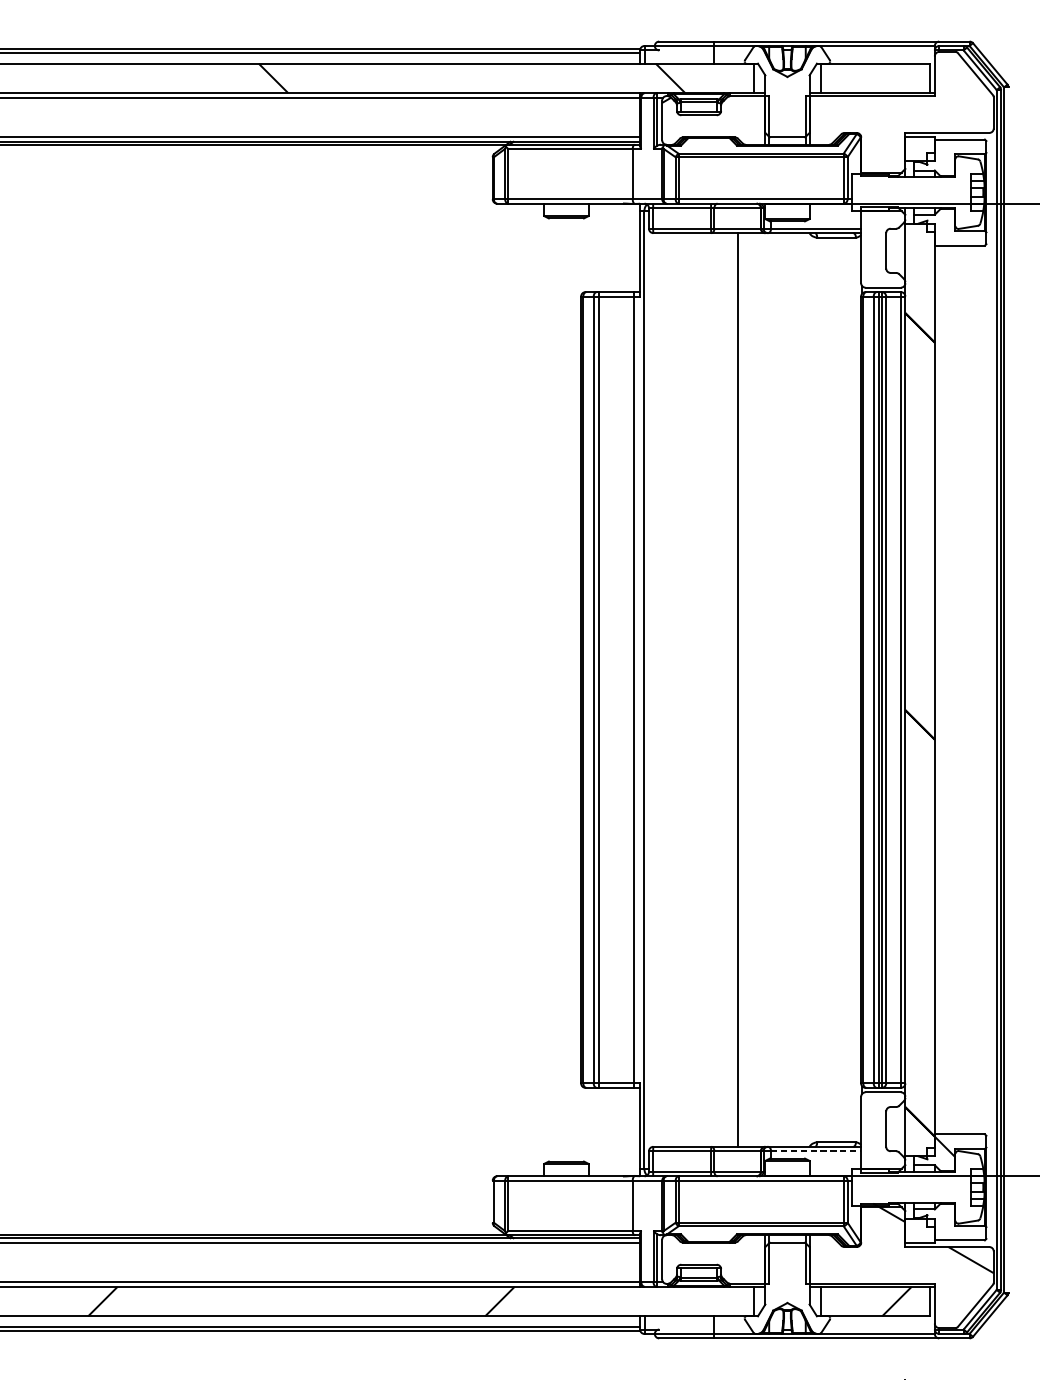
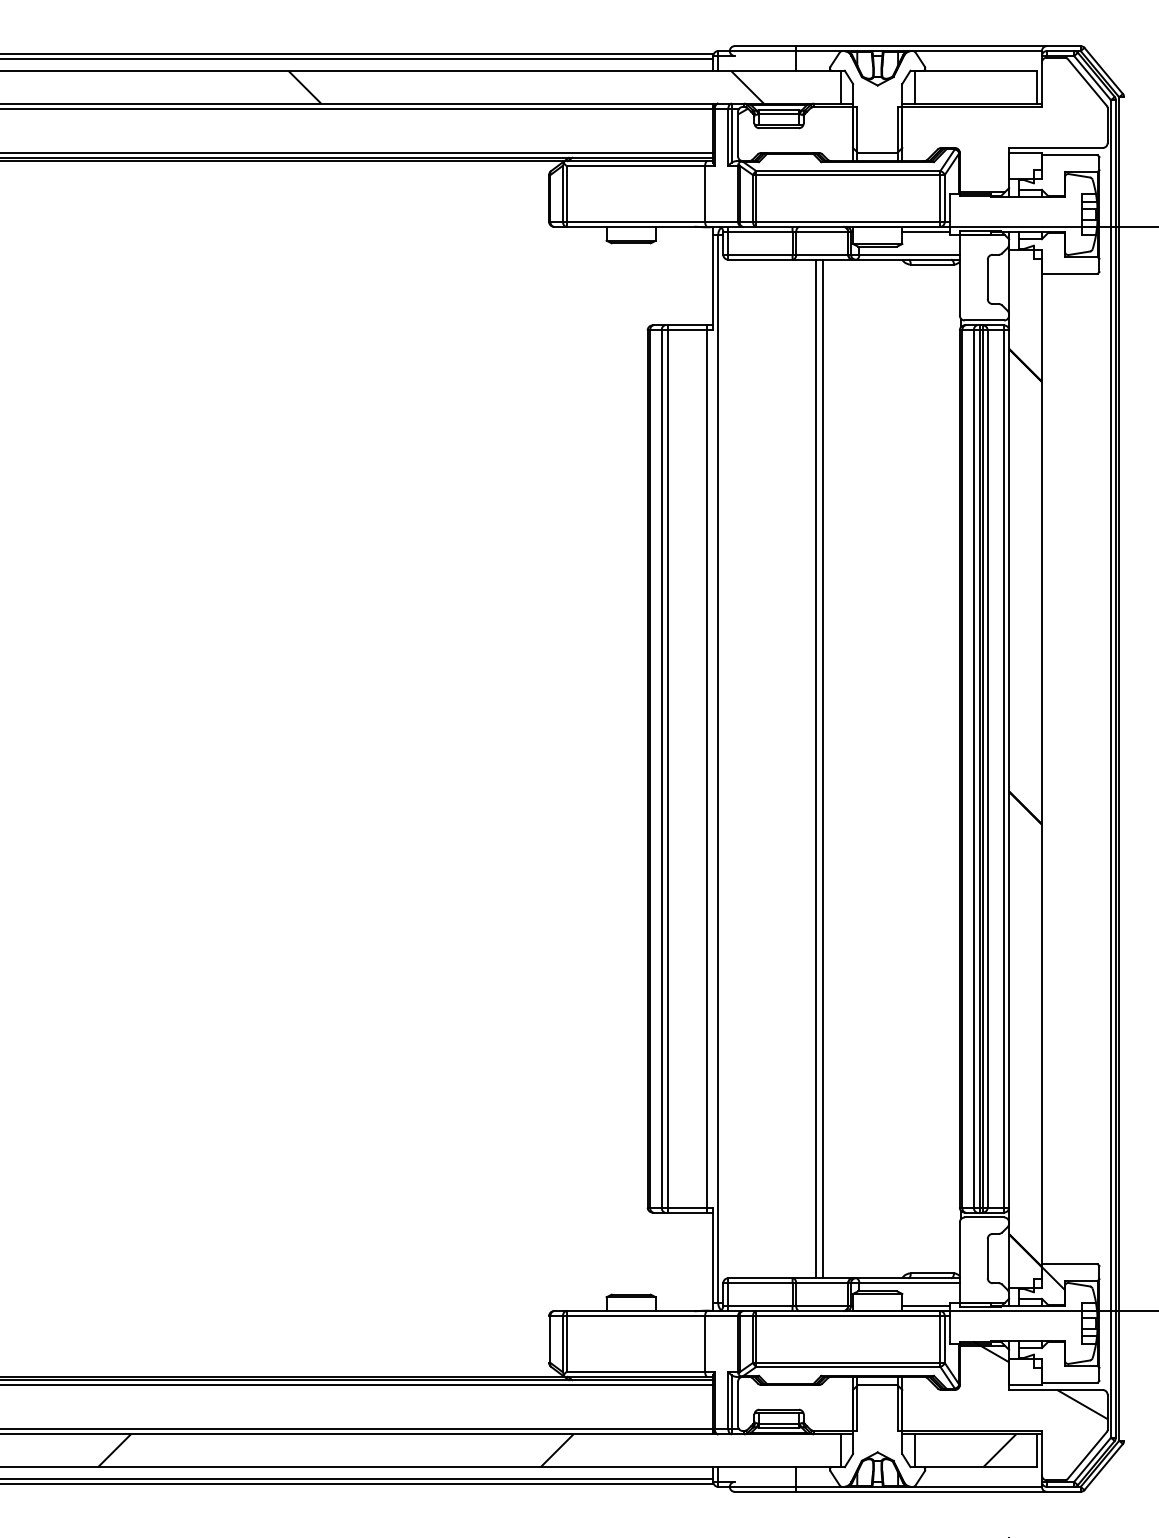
line: (830, 207) -> (925, 231), added
line: (732, 689) -> (816, 768), added
line: (816, 1151) -> (910, 1283), dashed -> solid
line: (830, 1172) -> (925, 1306), added

